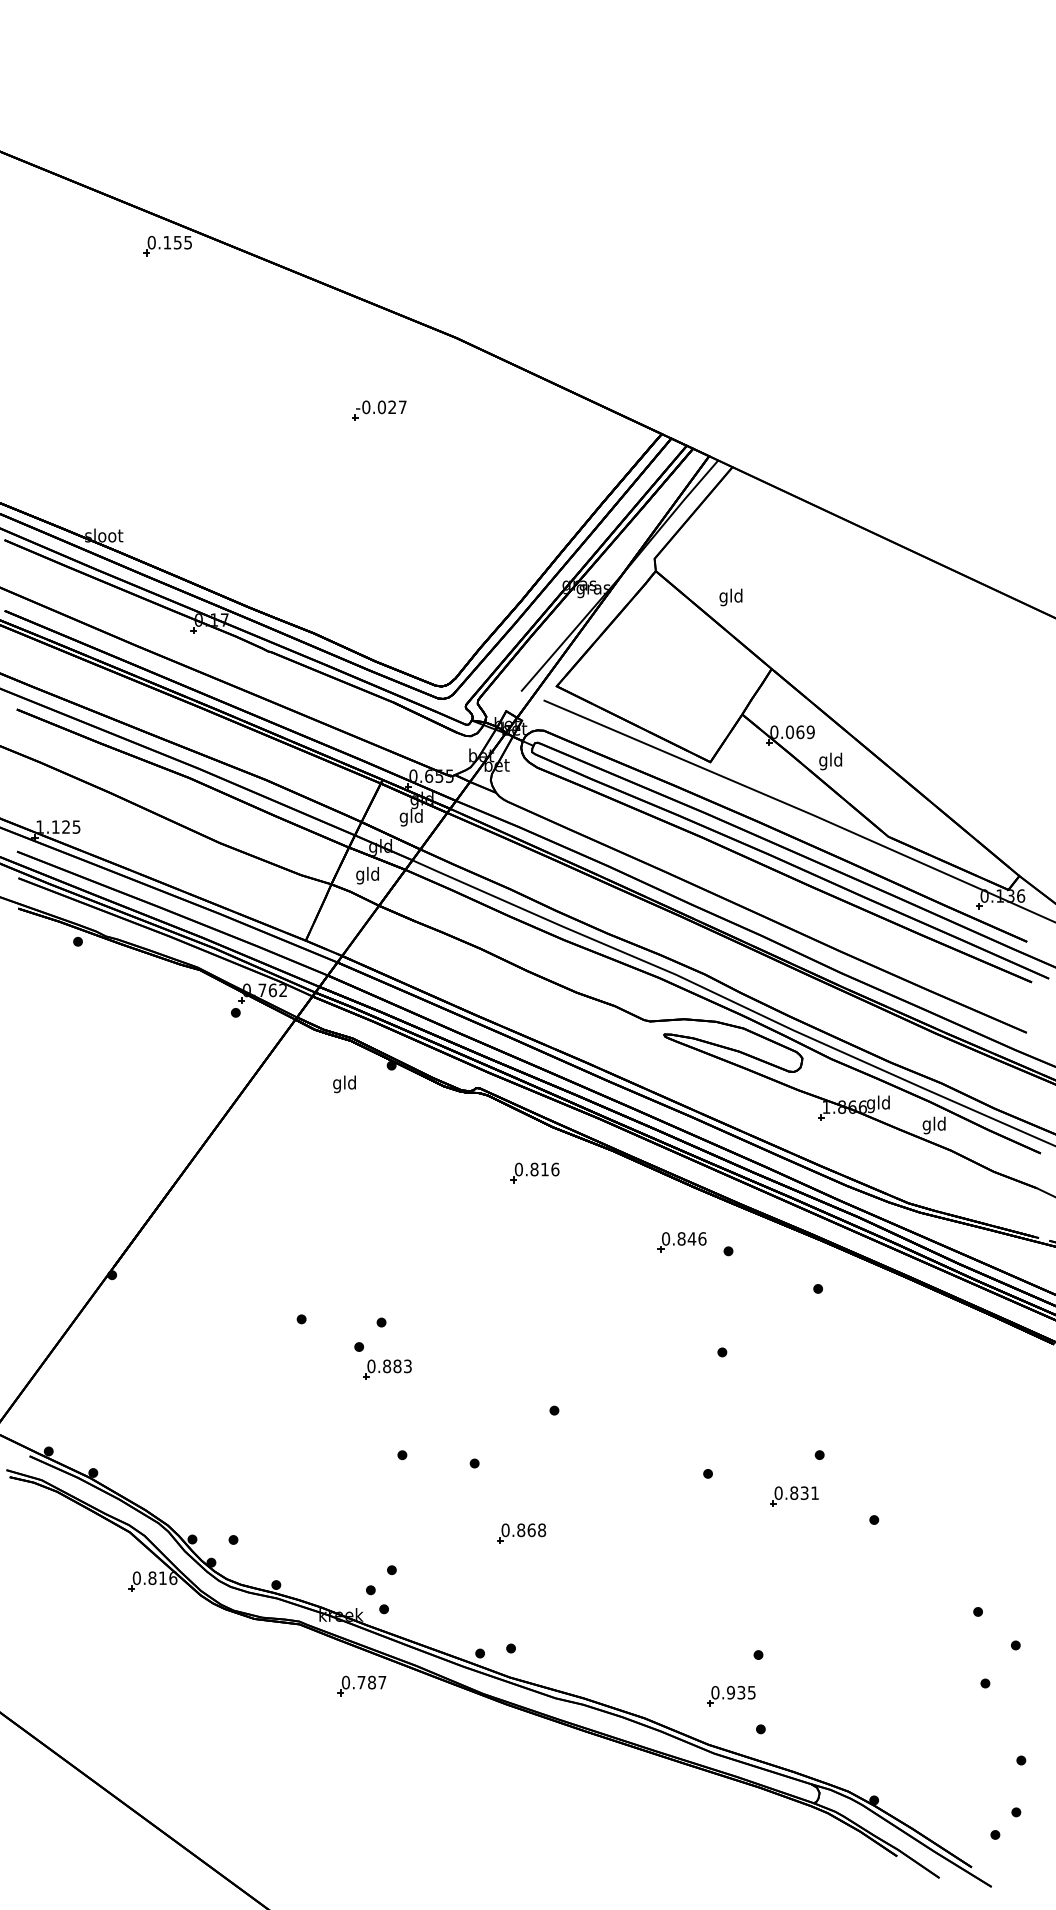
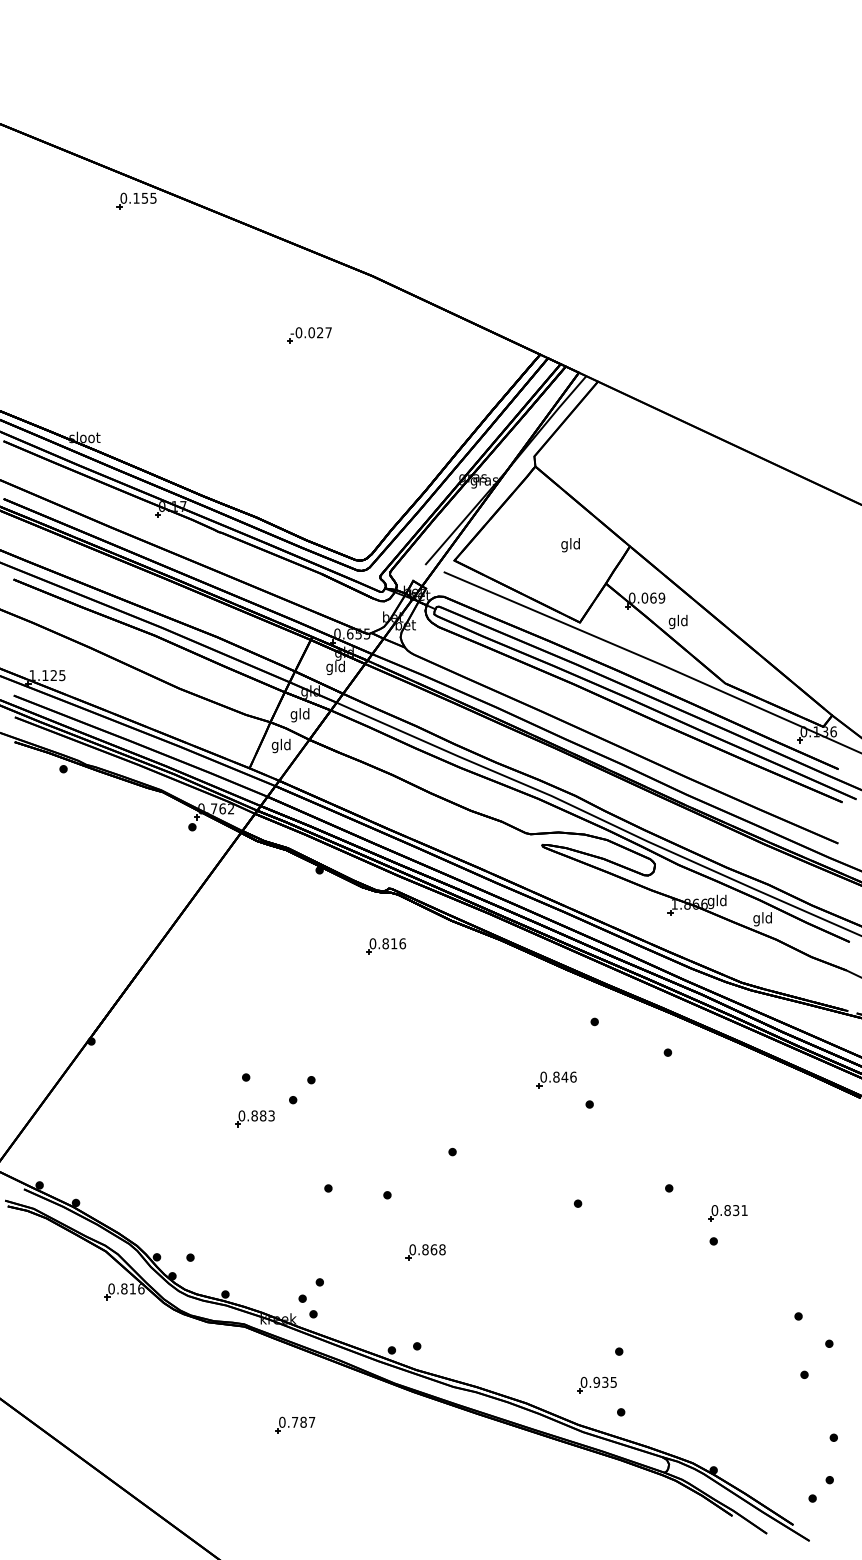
text: (730, 597) -> (570, 545), moved
text: (344, 1084) -> (281, 746), moved
part: (534, 1172) -> (385, 946), moved
part: (681, 1242) -> (556, 1080), moved
part: (387, 1369) -> (255, 1118), moved
part: (794, 1496) -> (727, 1213), moved
part: (361, 1685) -> (295, 1424), moved

